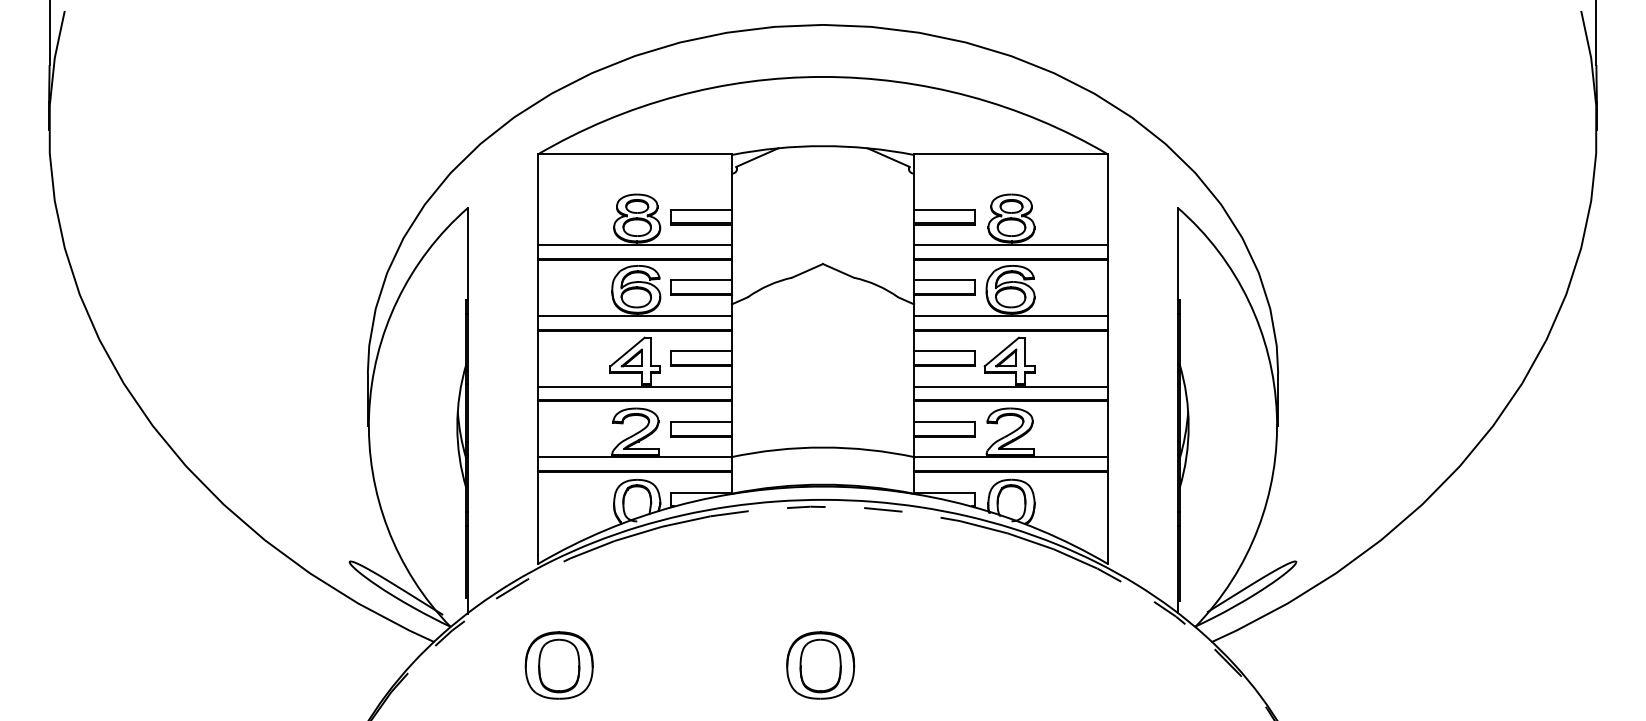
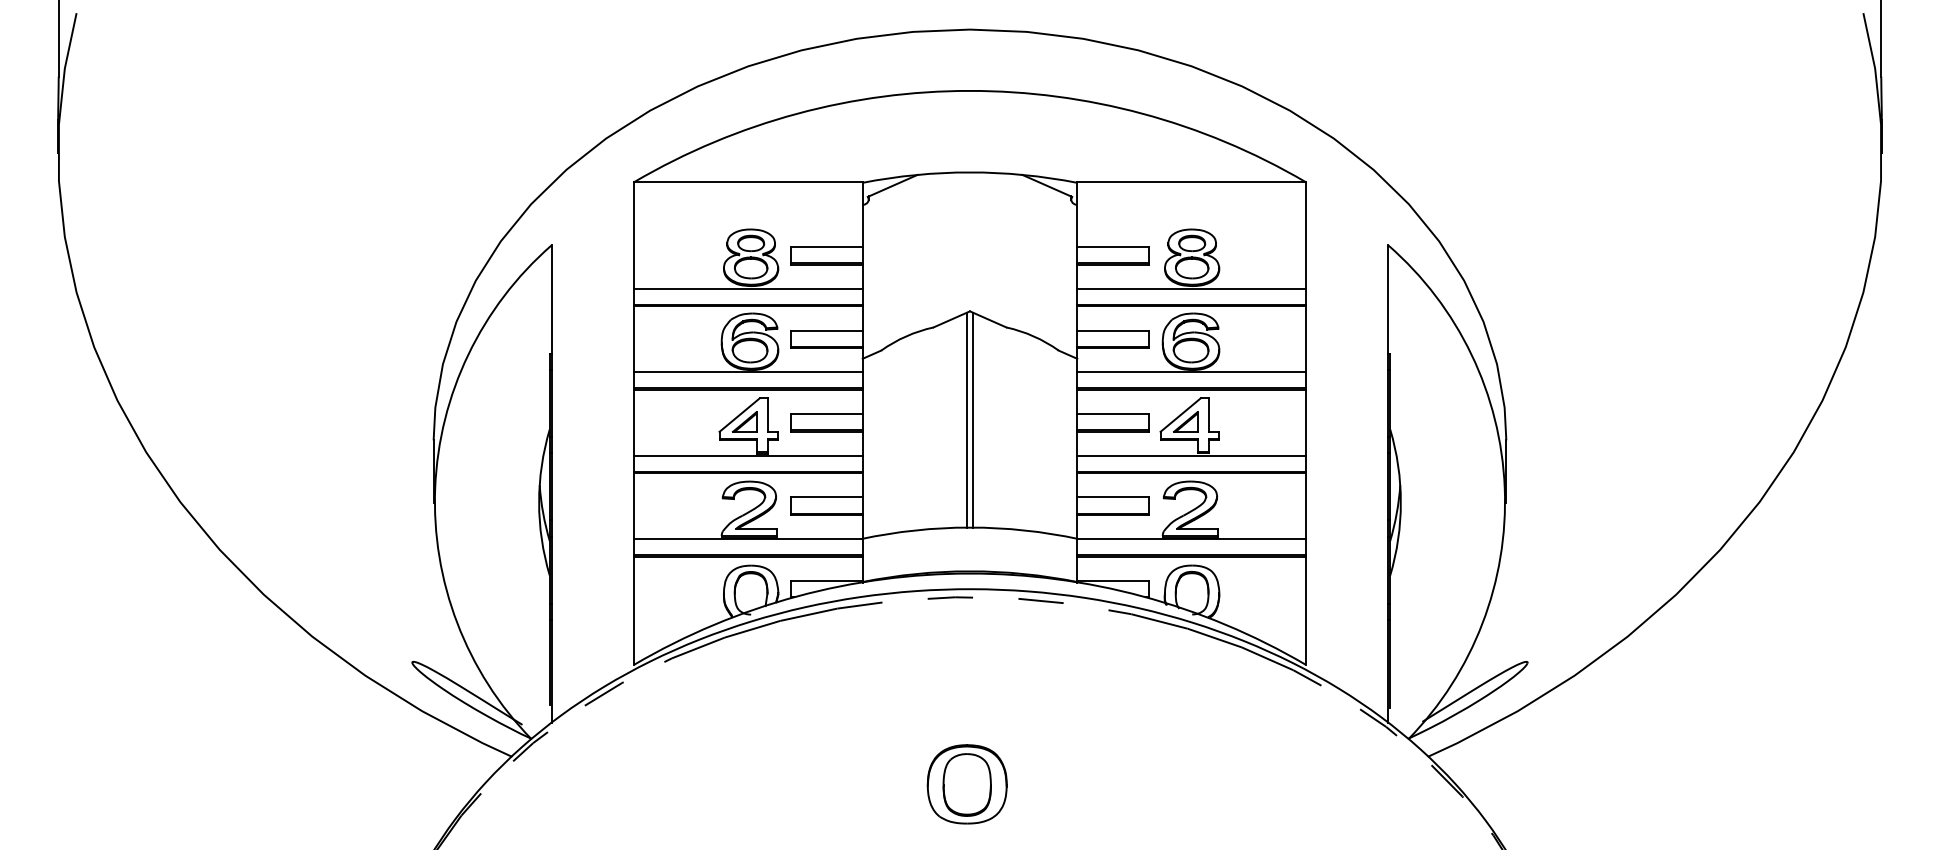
line: (820, 355) -> (967, 419), added
line: (825, 355) -> (972, 419), added
part: (558, 665) -> (658, 784), removed

